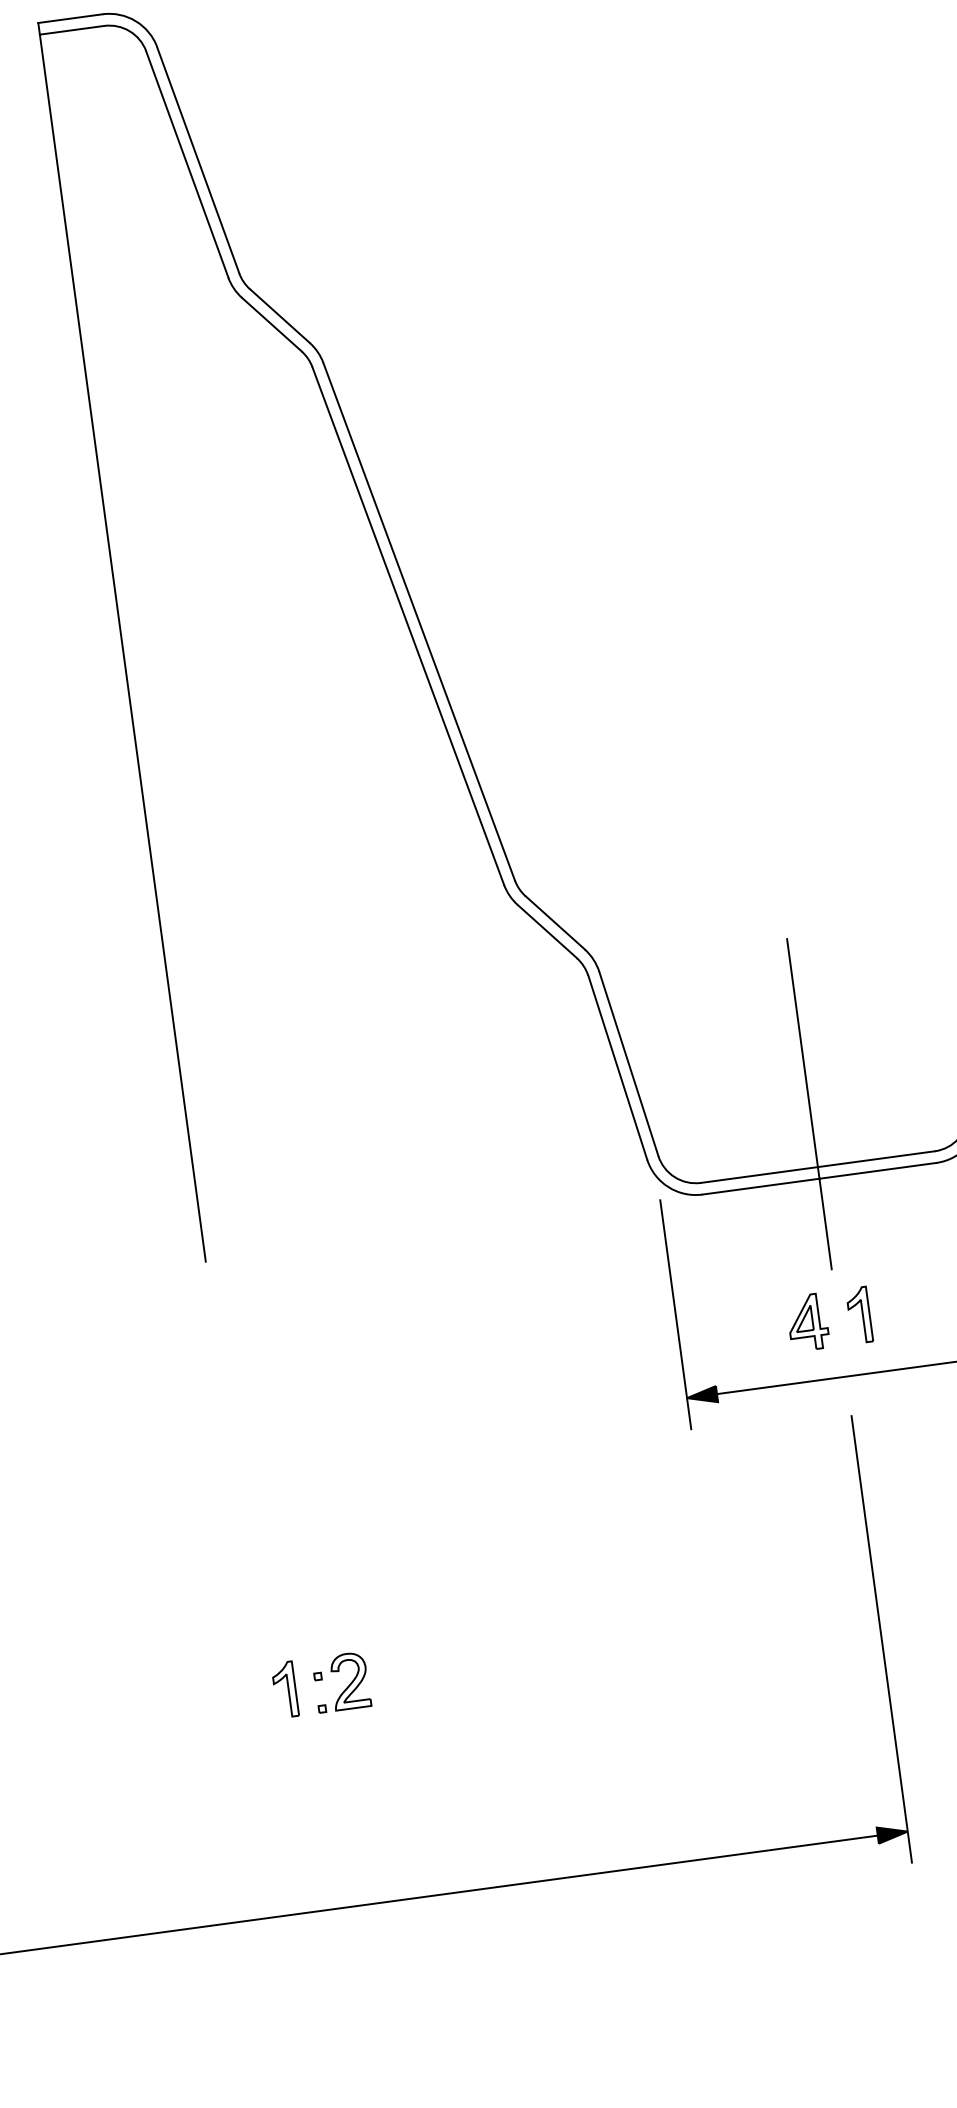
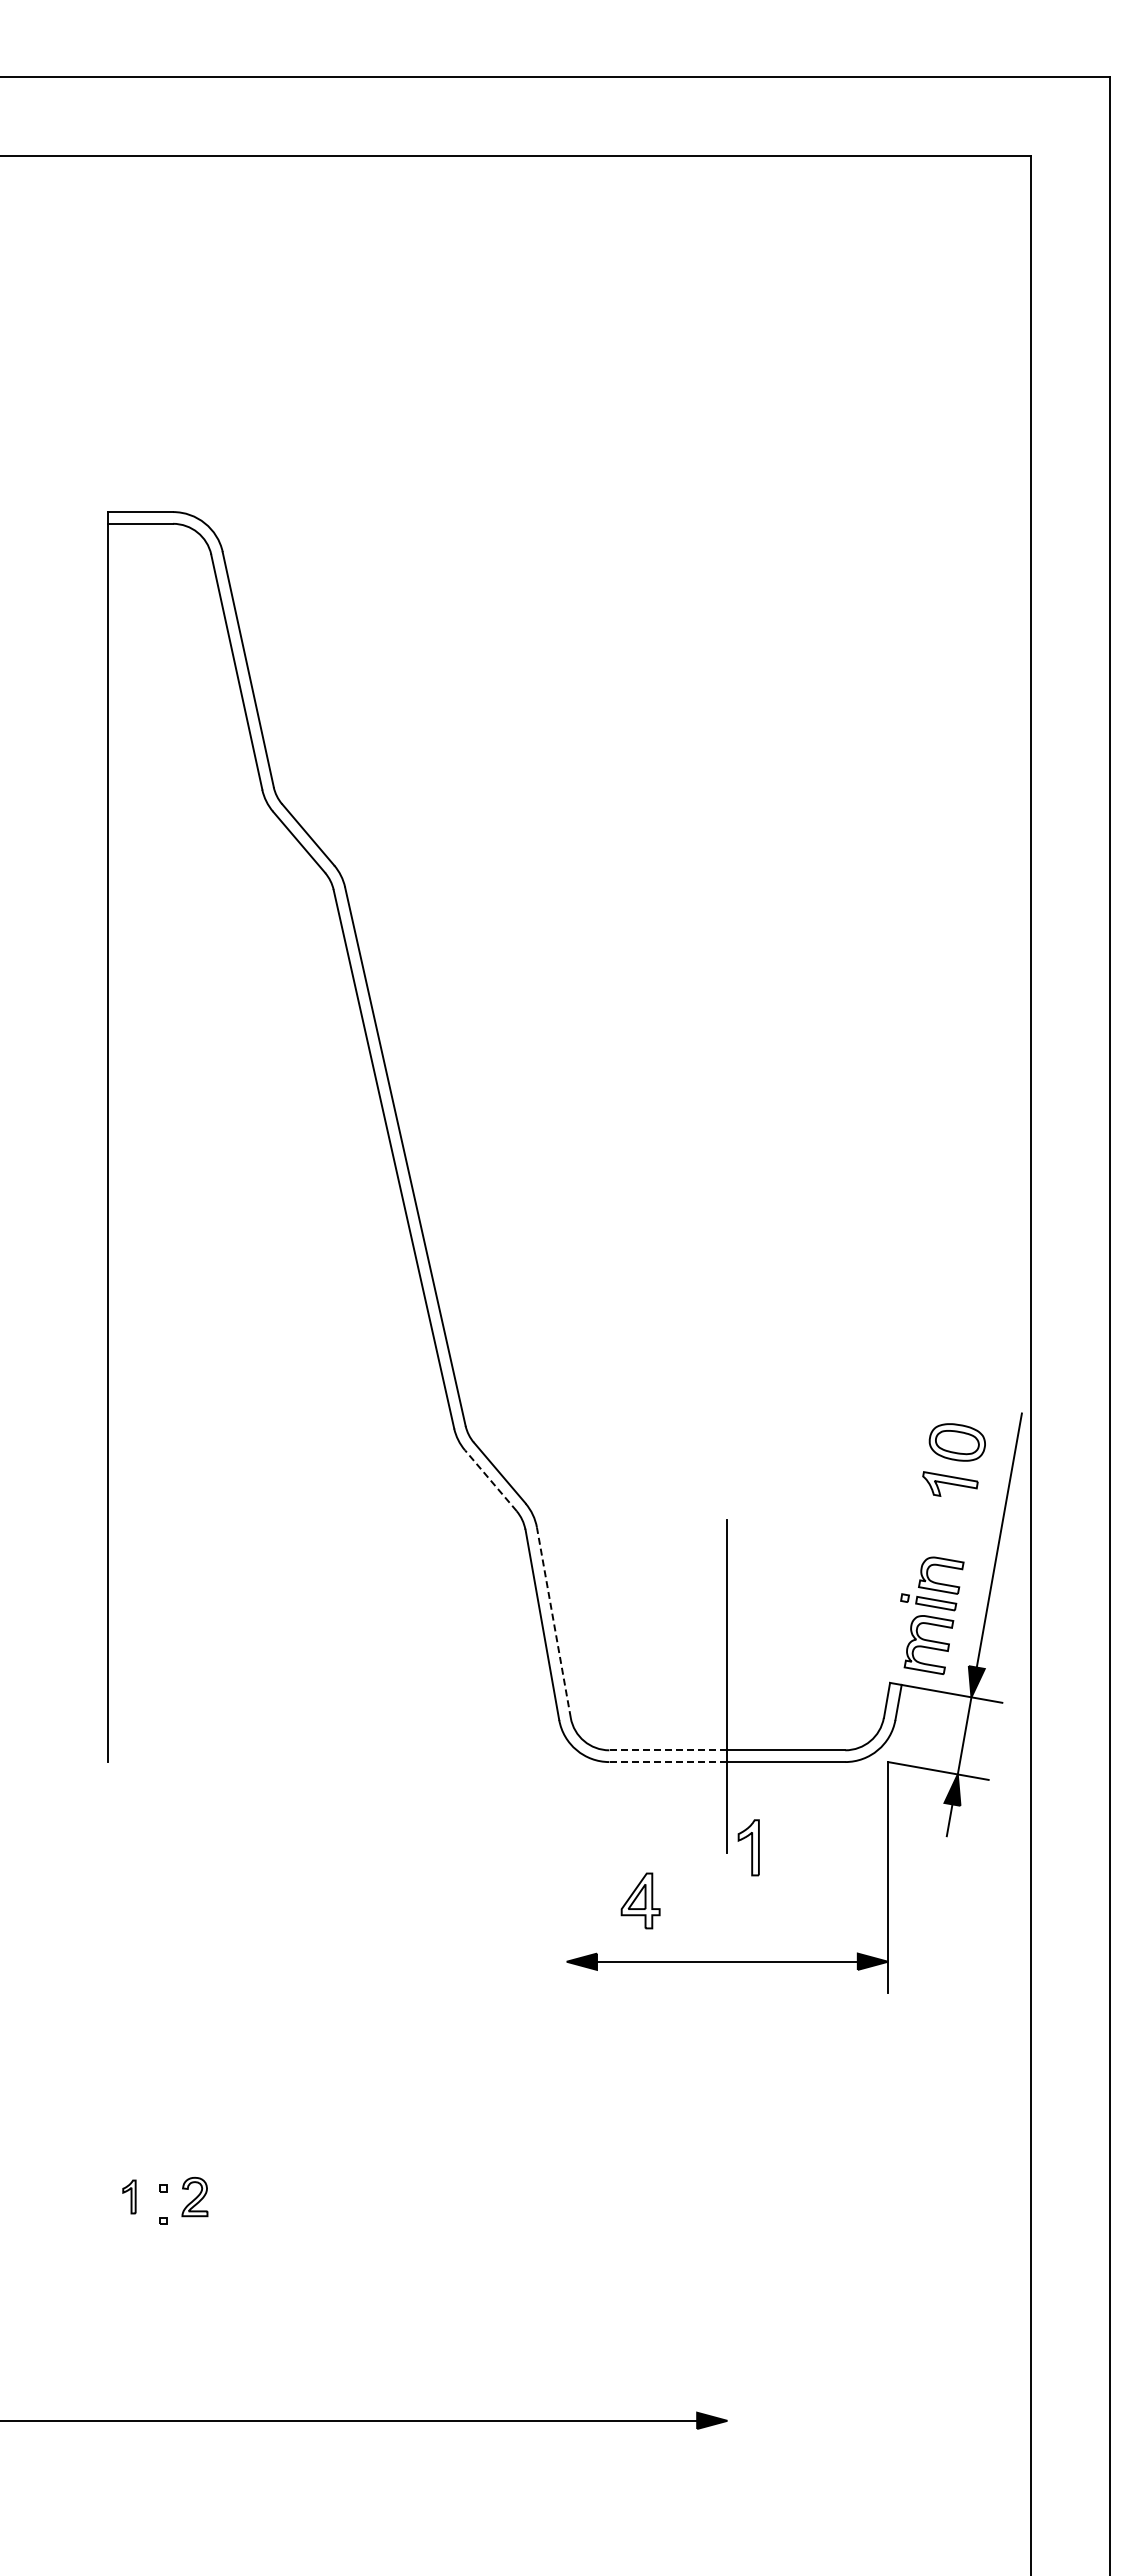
line: (546, 931) -> (490, 1480), solid -> dashed
line: (628, 1063) -> (553, 1622), solid -> dashed
line: (758, 1175) -> (667, 1750), solid -> dashed
line: (760, 1187) -> (667, 1762), solid -> dashed
line: (675, 1314) -> (566, 1877), removed
part: (859, 1315) -> (748, 1847), moved
part: (807, 1322) -> (640, 1900), moved
line: (881, 1638) -> (727, 2226), removed
part: (349, 1680) -> (194, 2196), size x0.7
part: (285, 1689) -> (129, 2196), size x0.6

